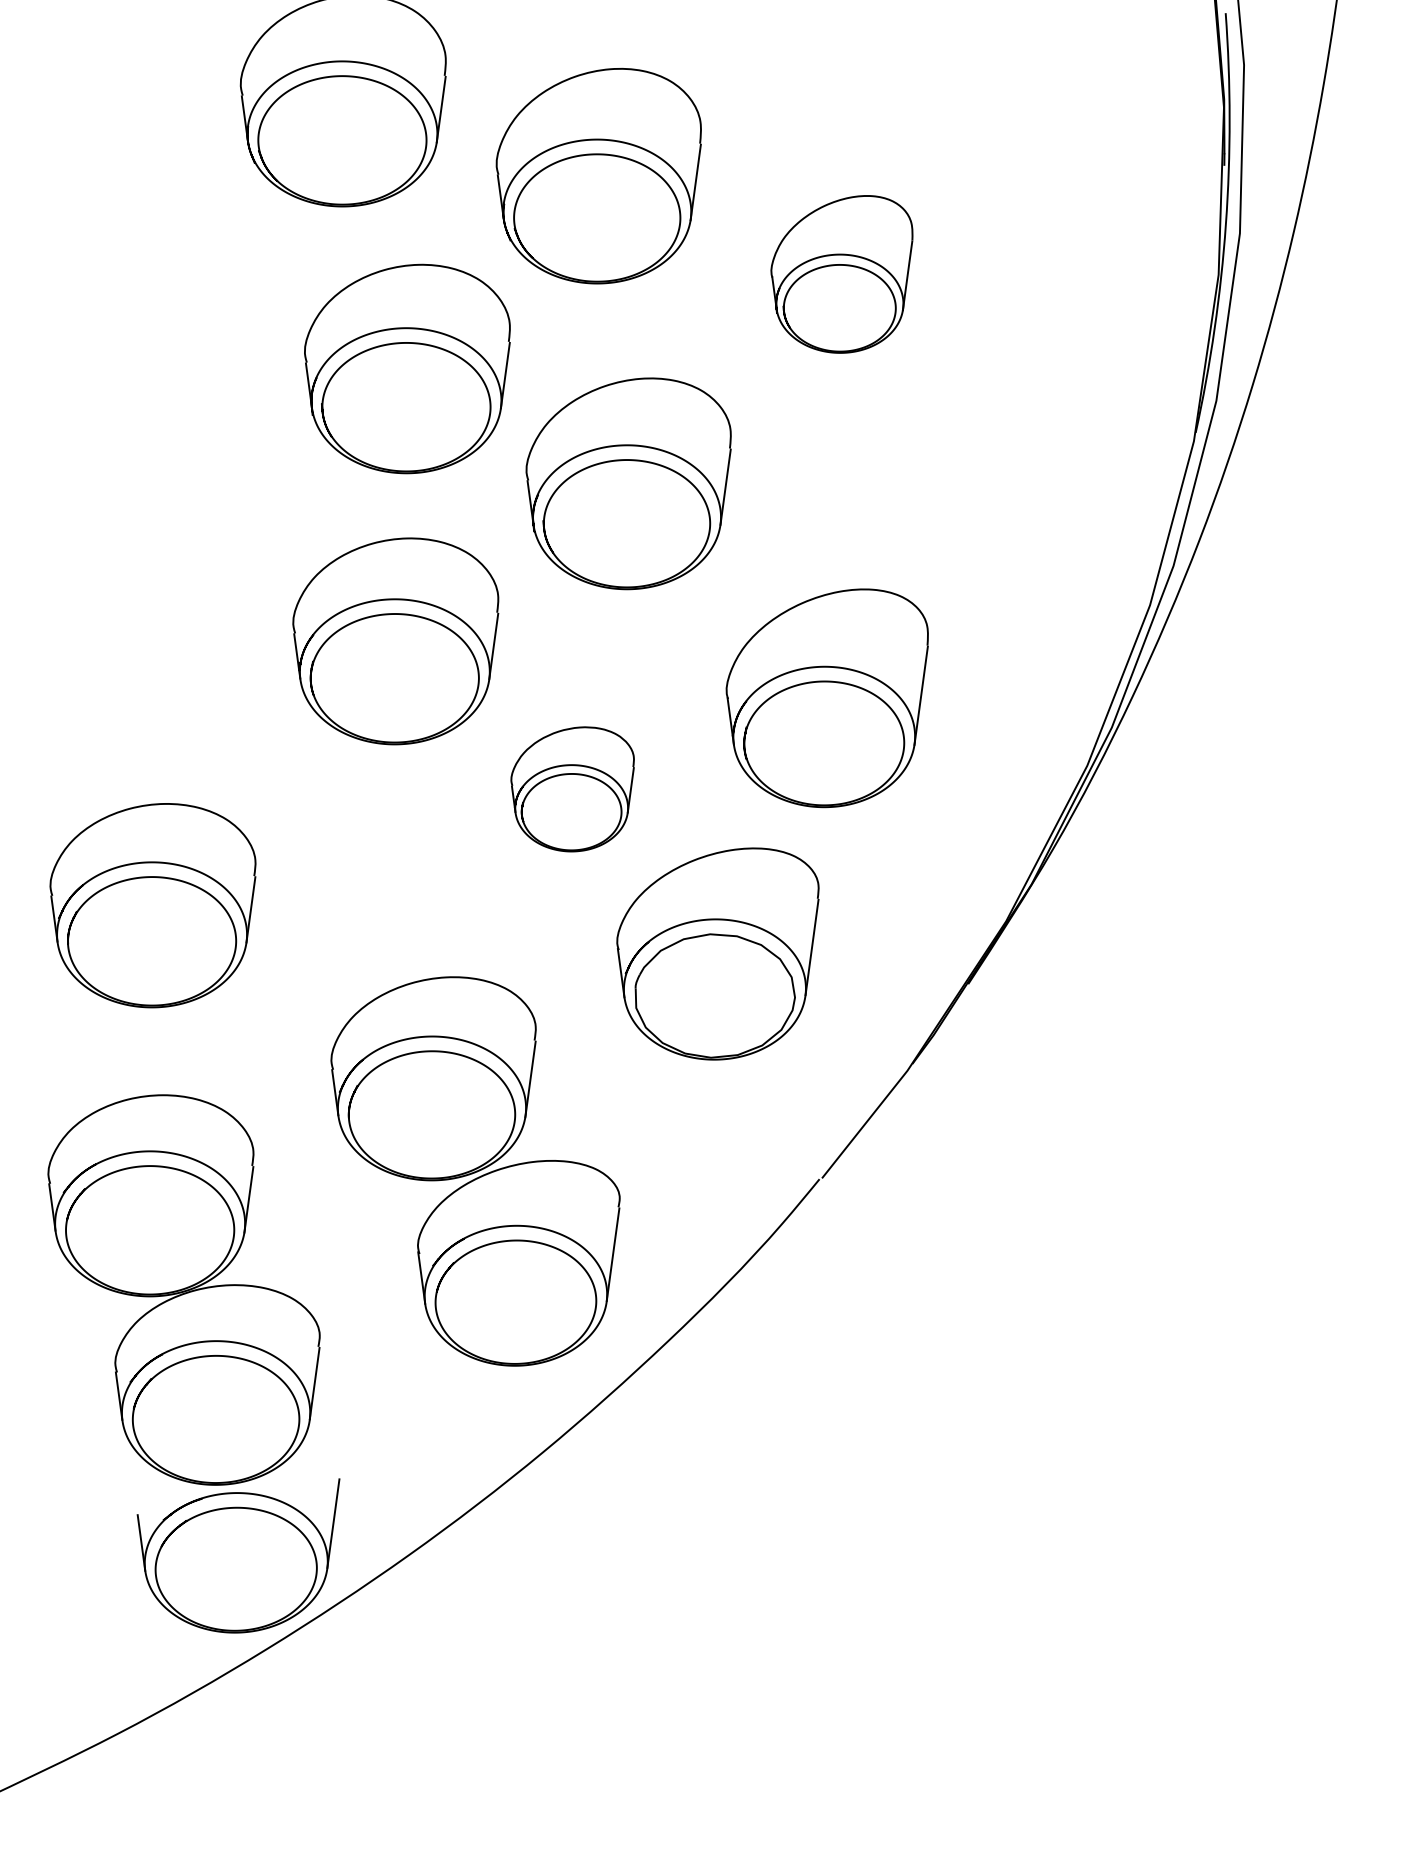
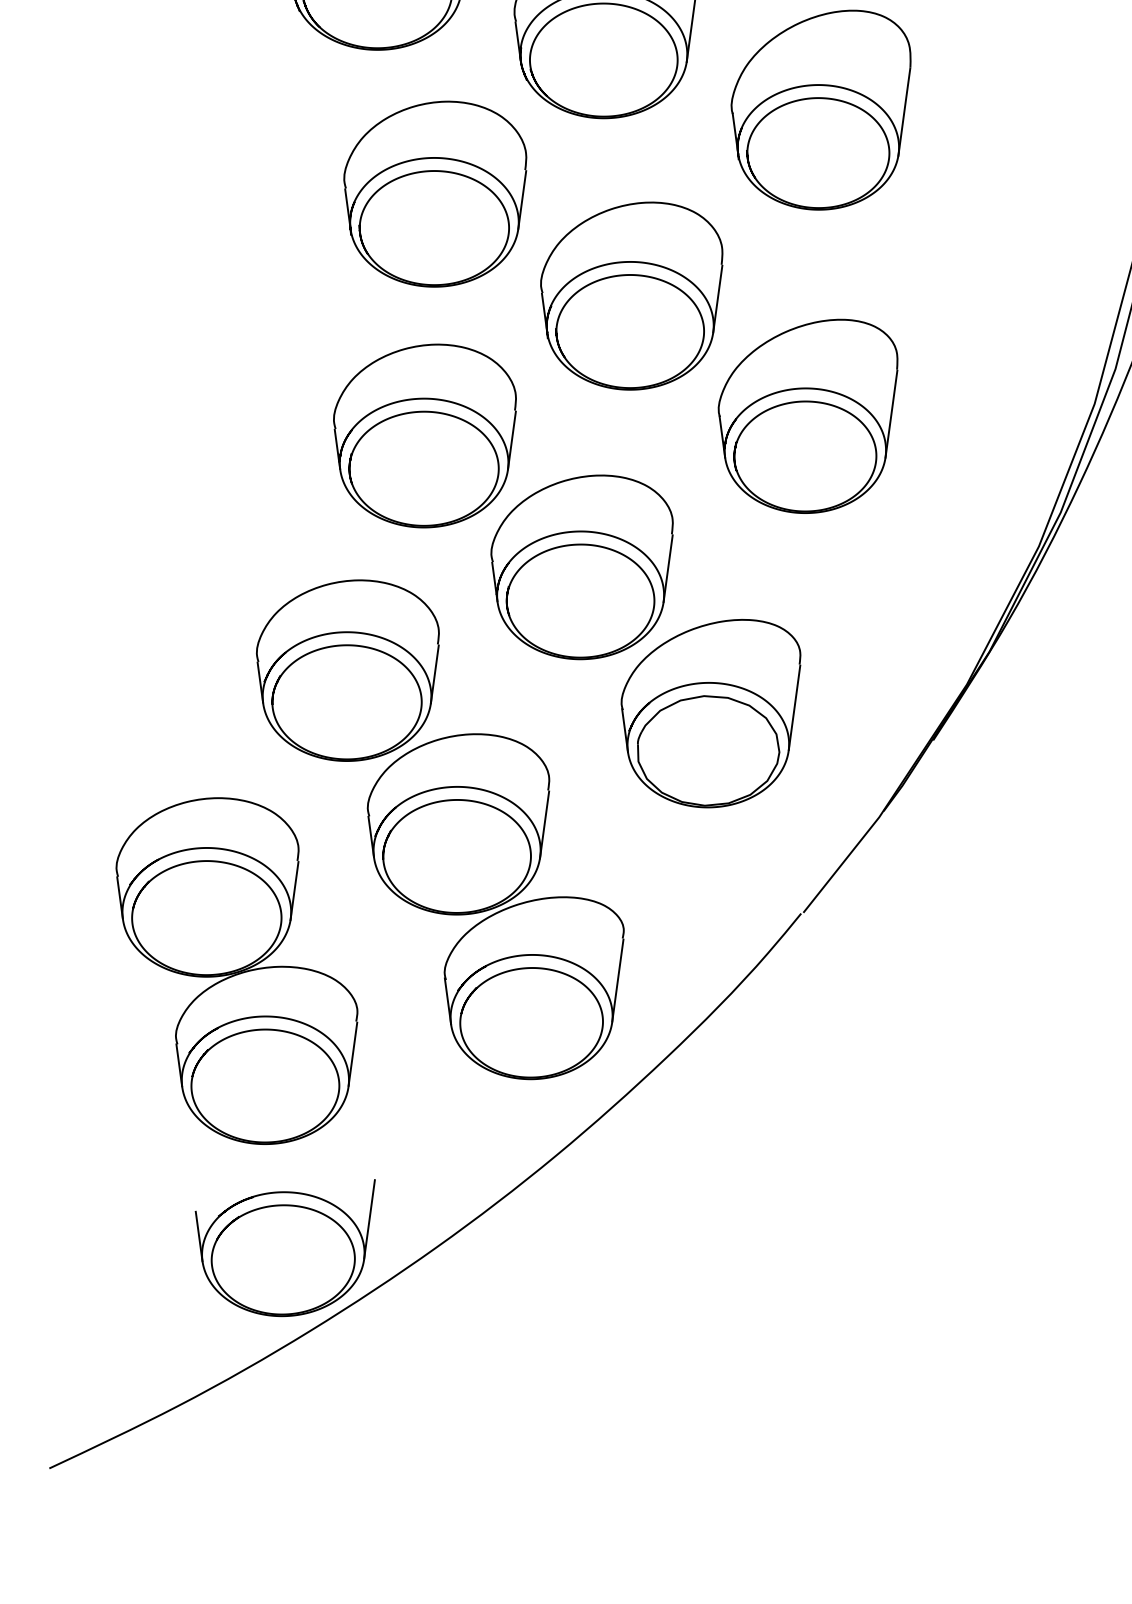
part: (841, 274) -> (820, 110), size x1.43
part: (826, 698) -> (807, 416), moved
part: (572, 789) -> (581, 567), size x1.67
part: (152, 905) -> (347, 670), moved
part: (183, 1289) -> (236, 970), moved

